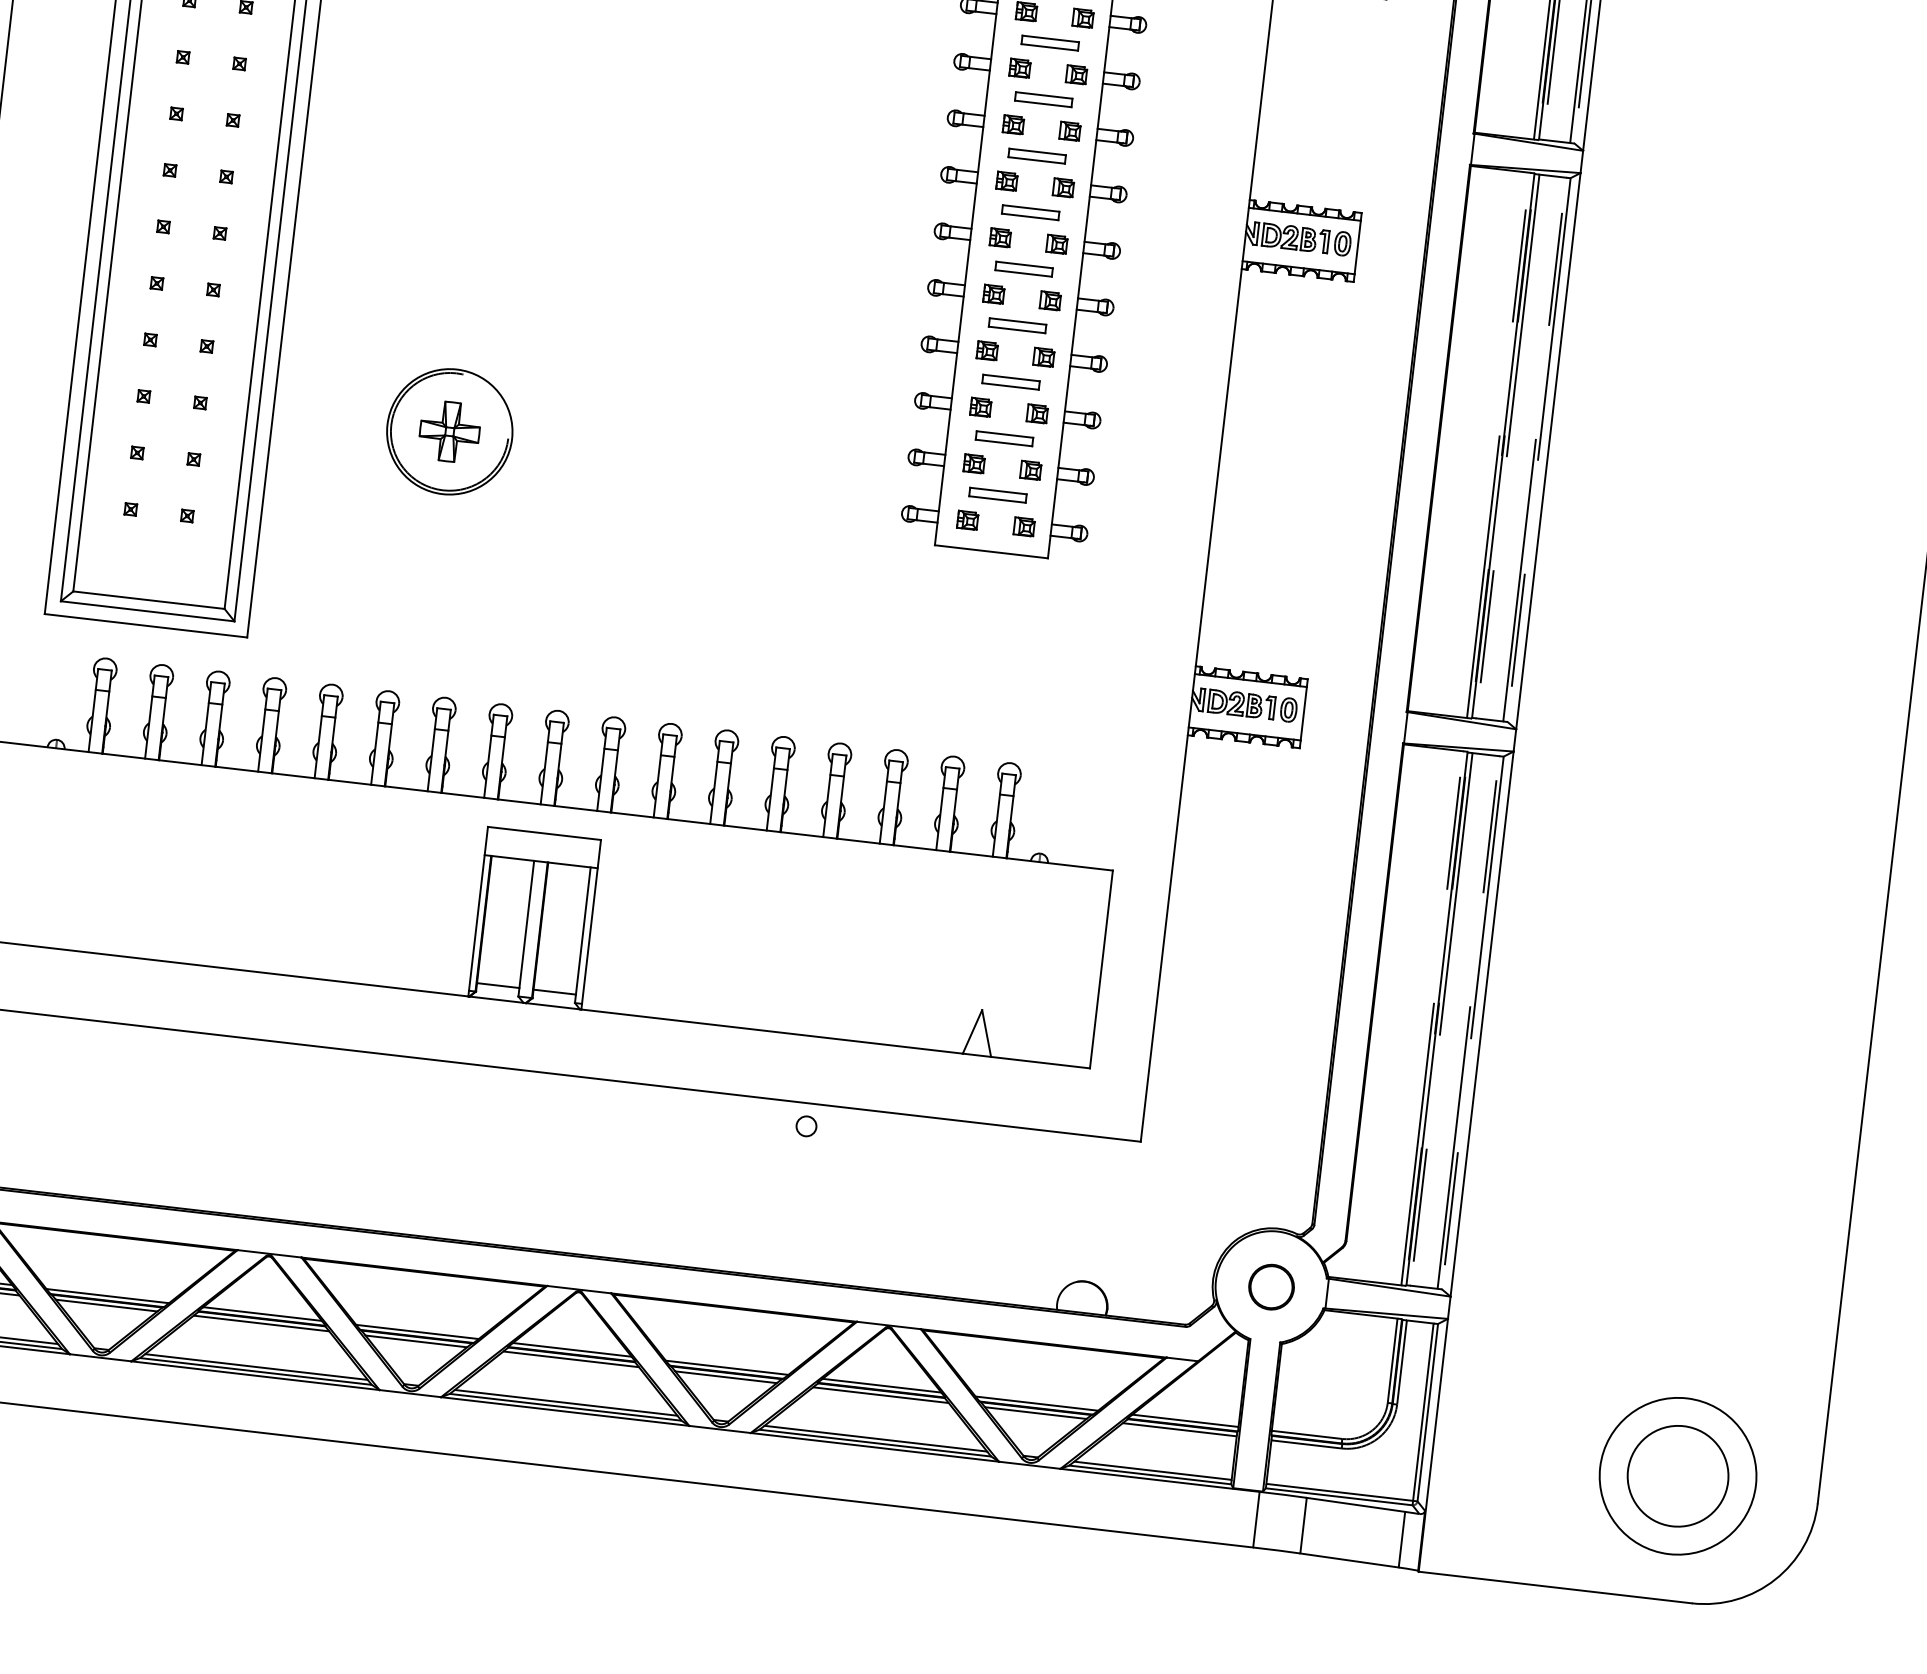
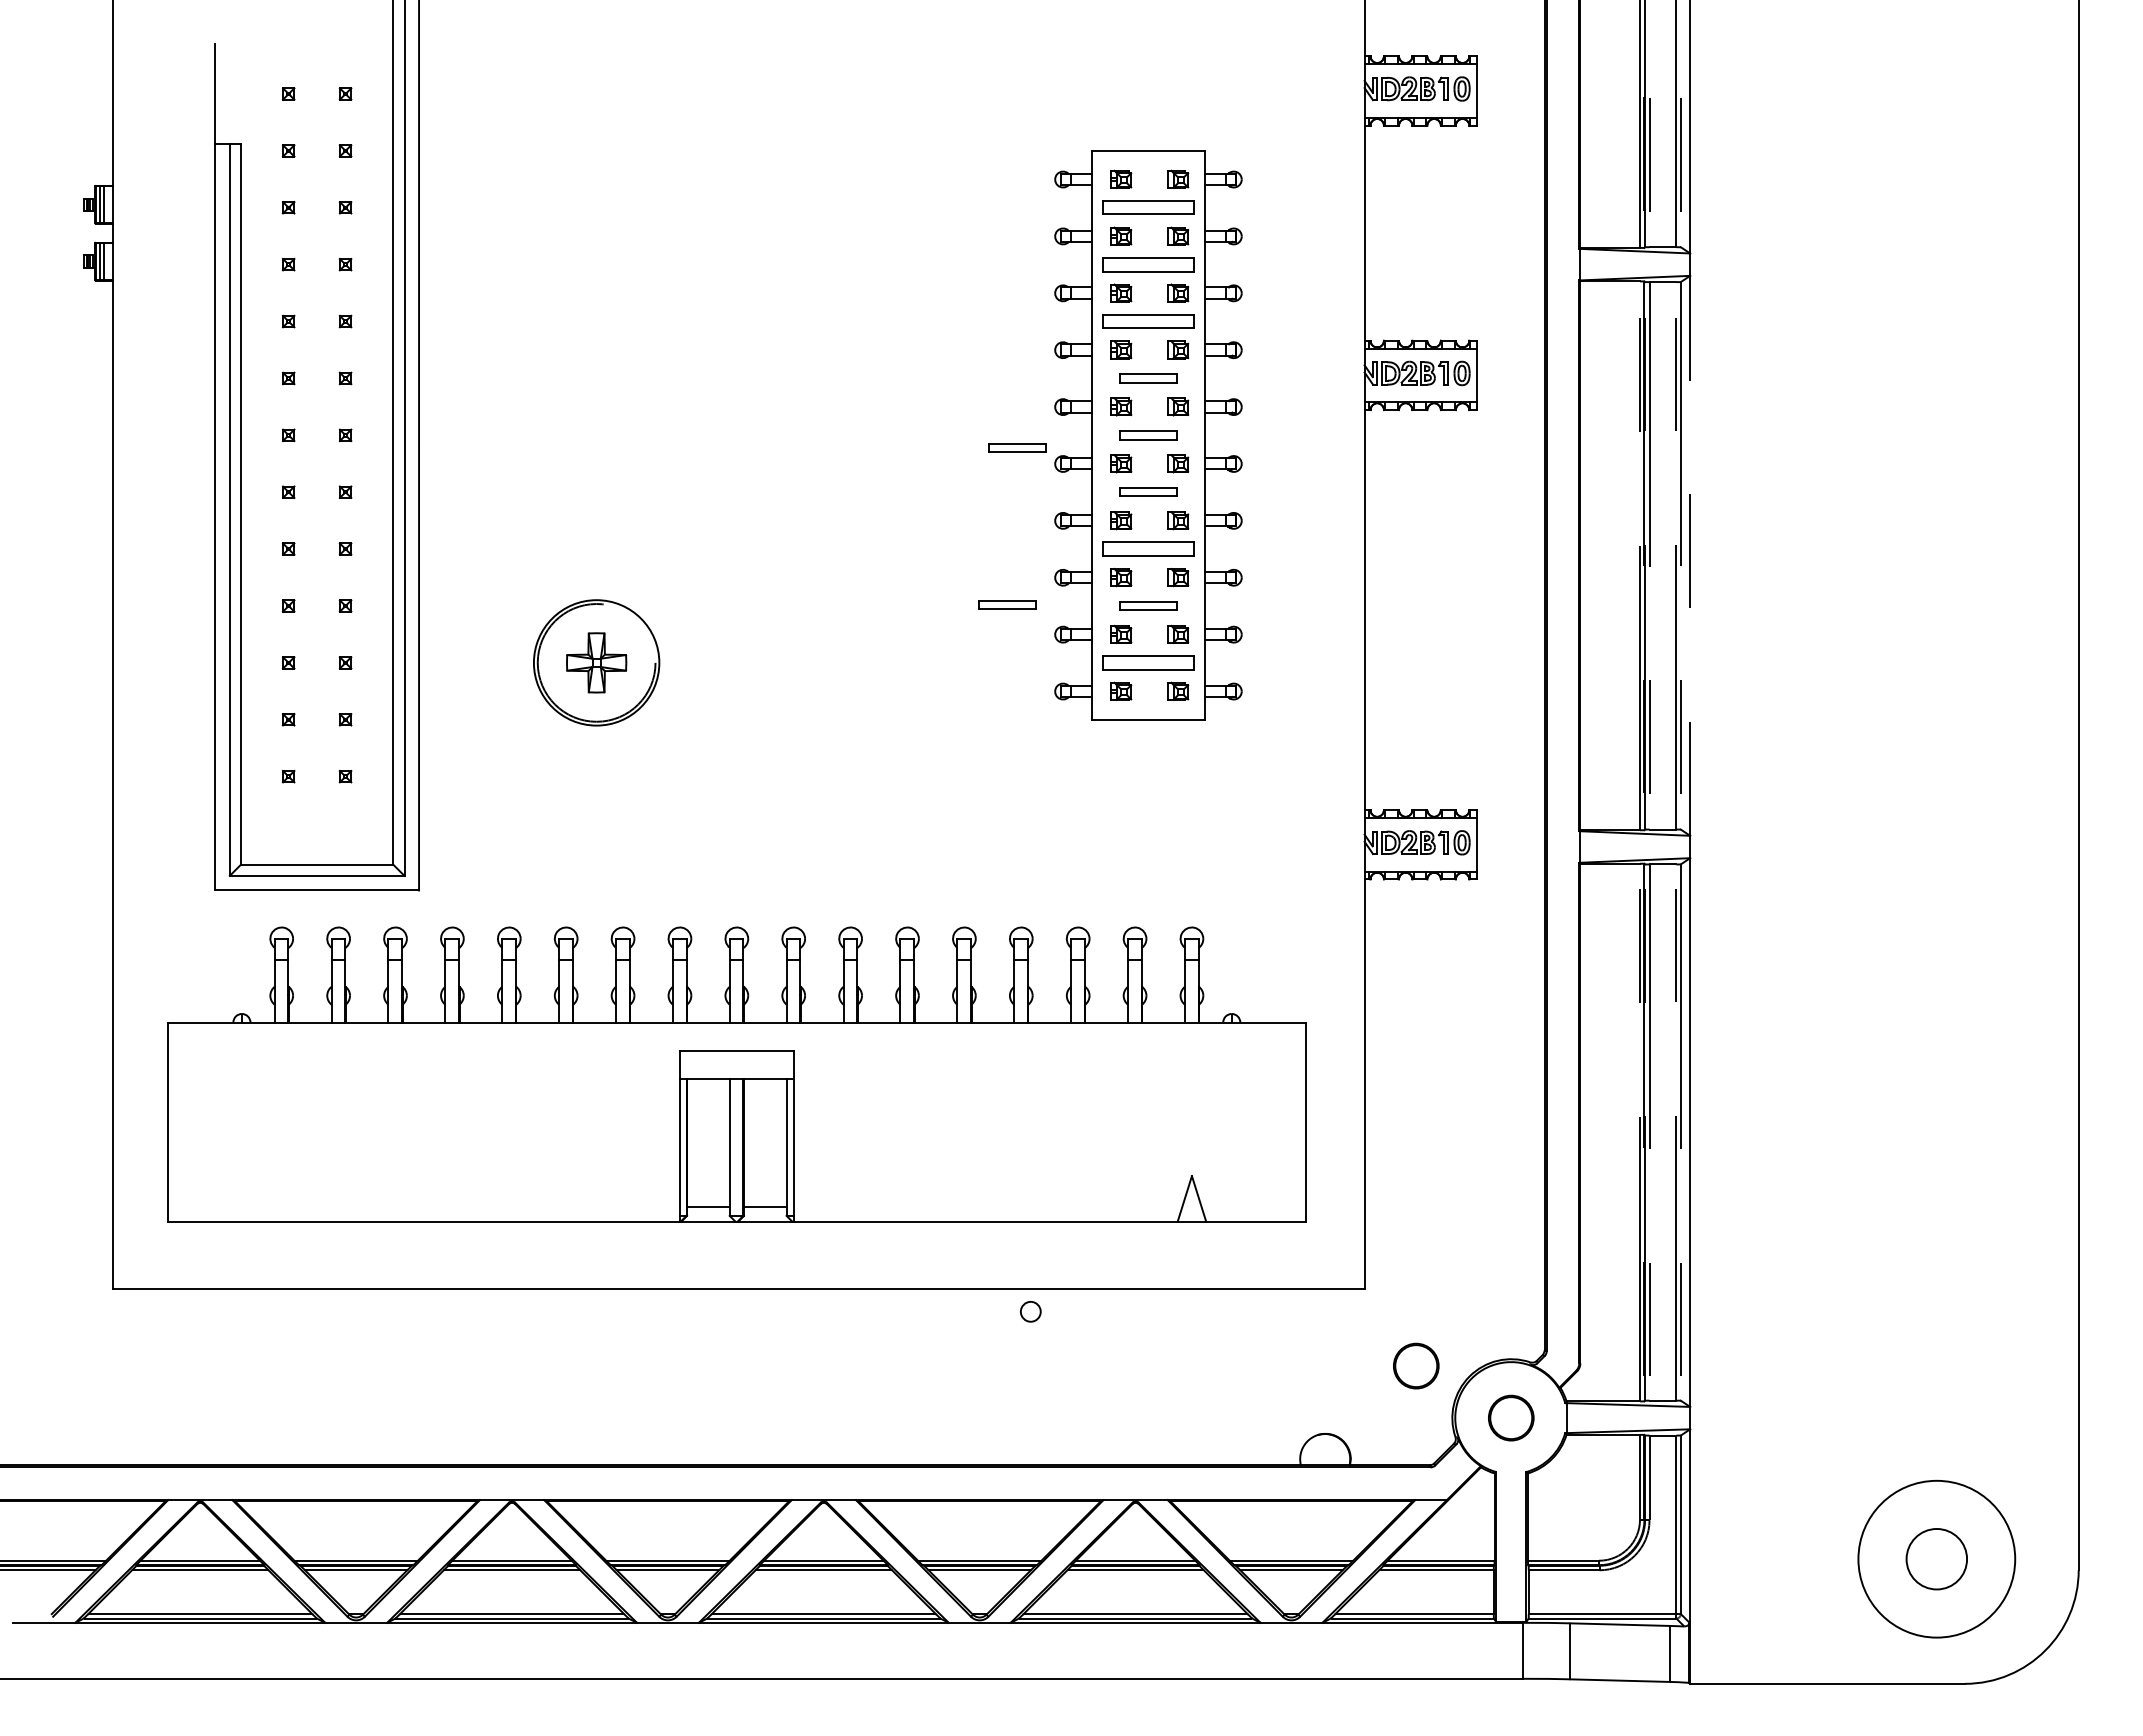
part: (1050, 42) -> (1148, 207), size x1.6
part: (1043, 99) -> (1148, 264), size x1.6
part: (1037, 156) -> (1148, 321), size x1.6
part: (892, 266) -> (1017, 447), added
part: (1011, 381) -> (1148, 548), size x1.6
part: (864, 421) -> (1007, 604), added
line: (1548, 450) -> (1690, 555), solid -> dashed
part: (998, 494) -> (1148, 662), size x1.6
part: (1183, 1224) -> (1416, 1365), added
circle: (1677, 1475) -> (1936, 1558), size x0.6

